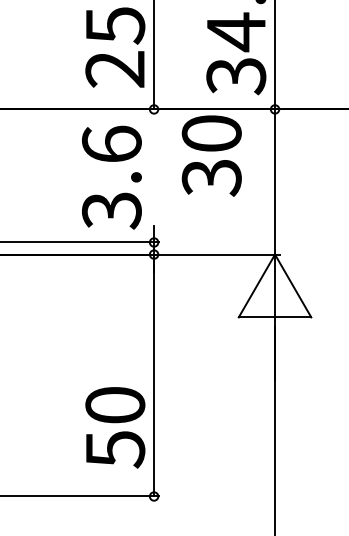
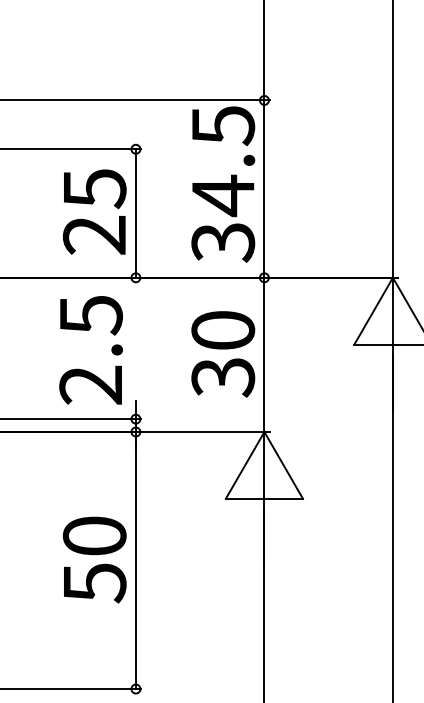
text: (212, 156) -> (223, 354), moved
text: (111, 177) -> (90, 350), 3.6 -> 2.5
text: (115, 427) -> (94, 559), moved

